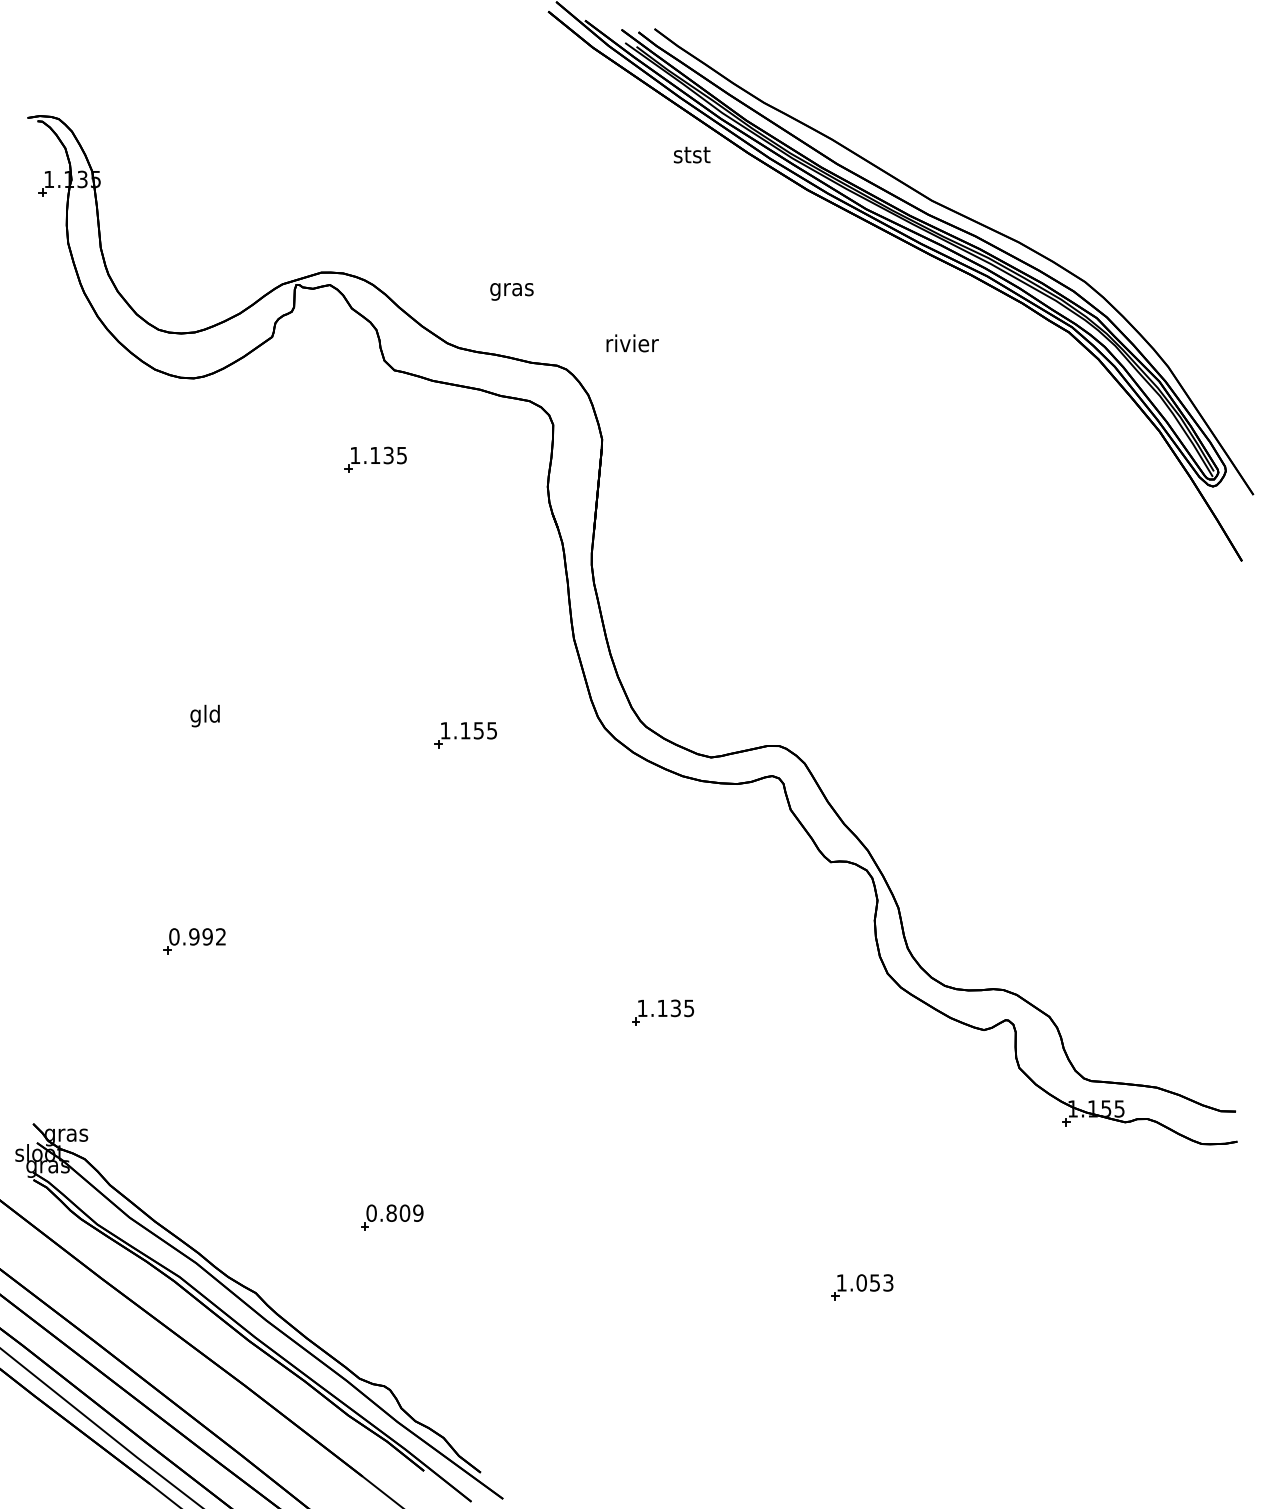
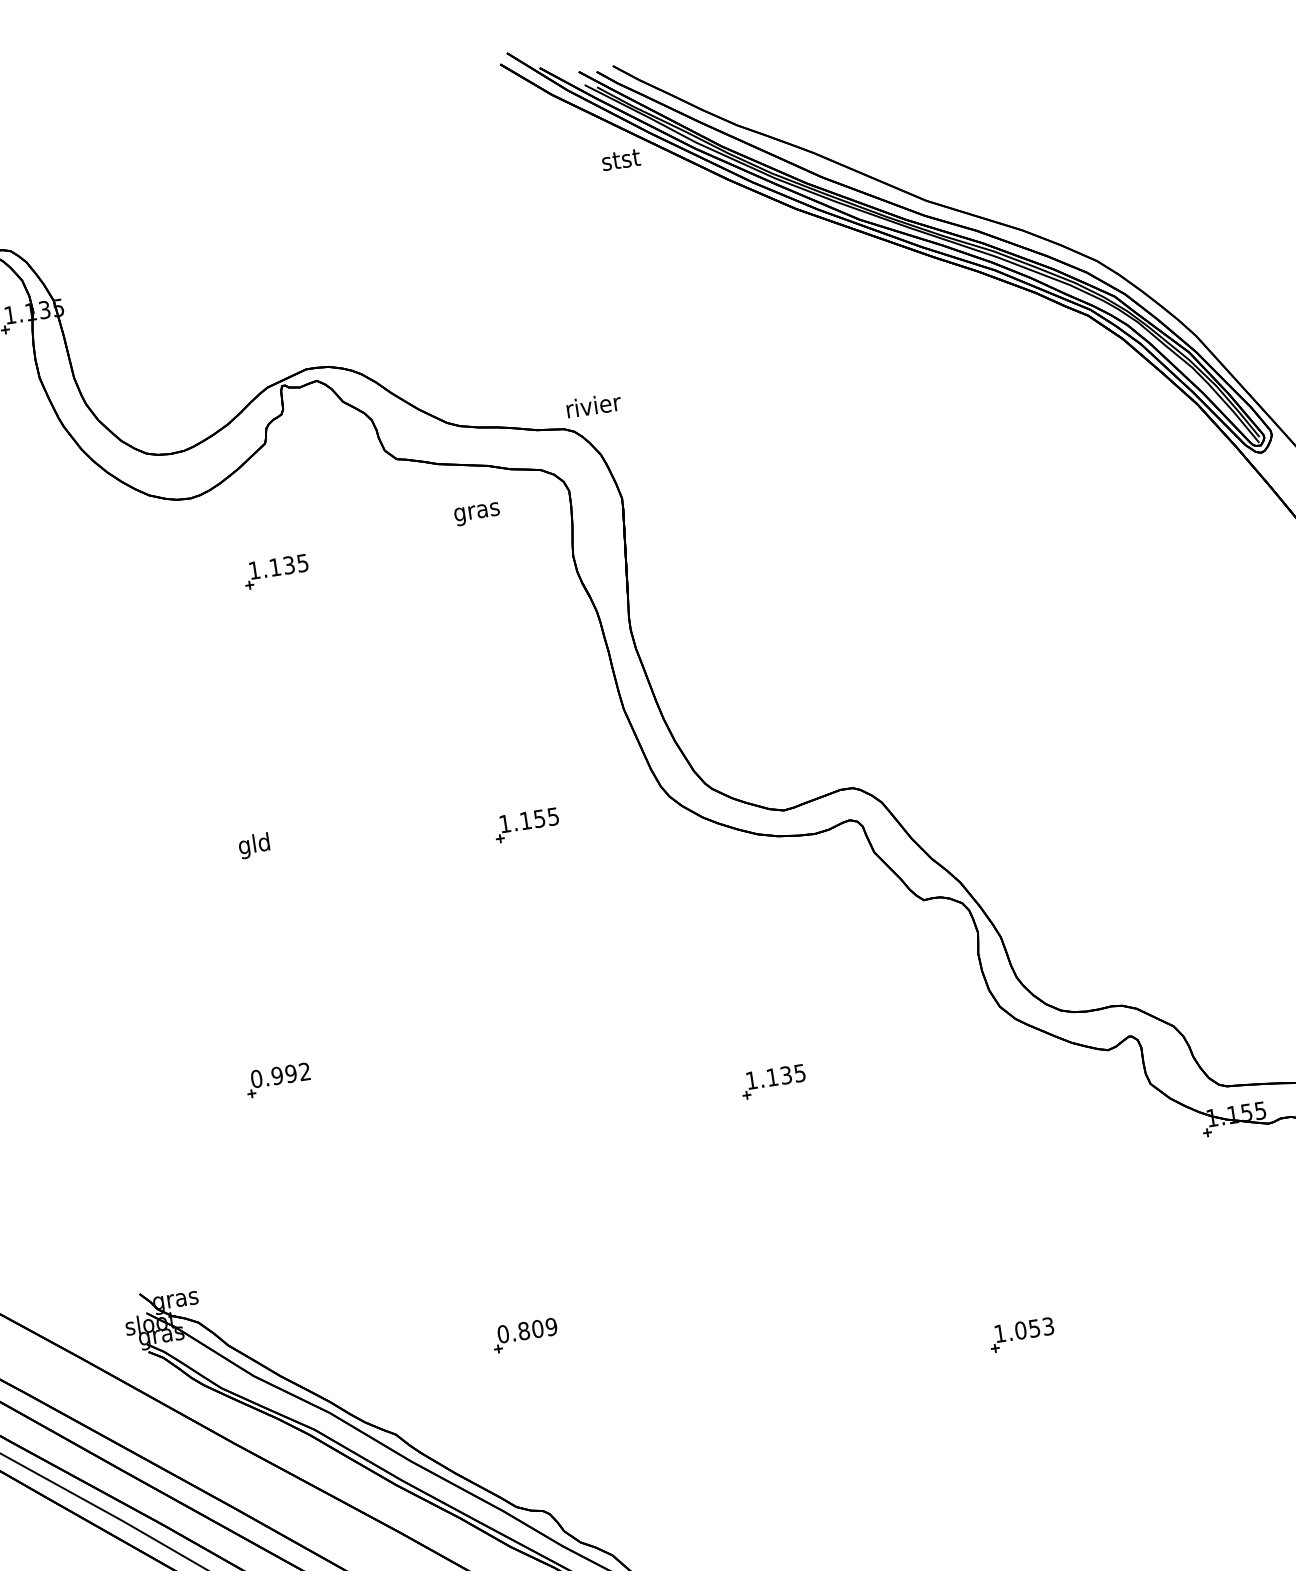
text: (691, 154) -> (620, 159), moved
text: (511, 291) -> (476, 513), moved
text: (632, 343) -> (593, 405), moved
part: (375, 459) -> (276, 571), moved

